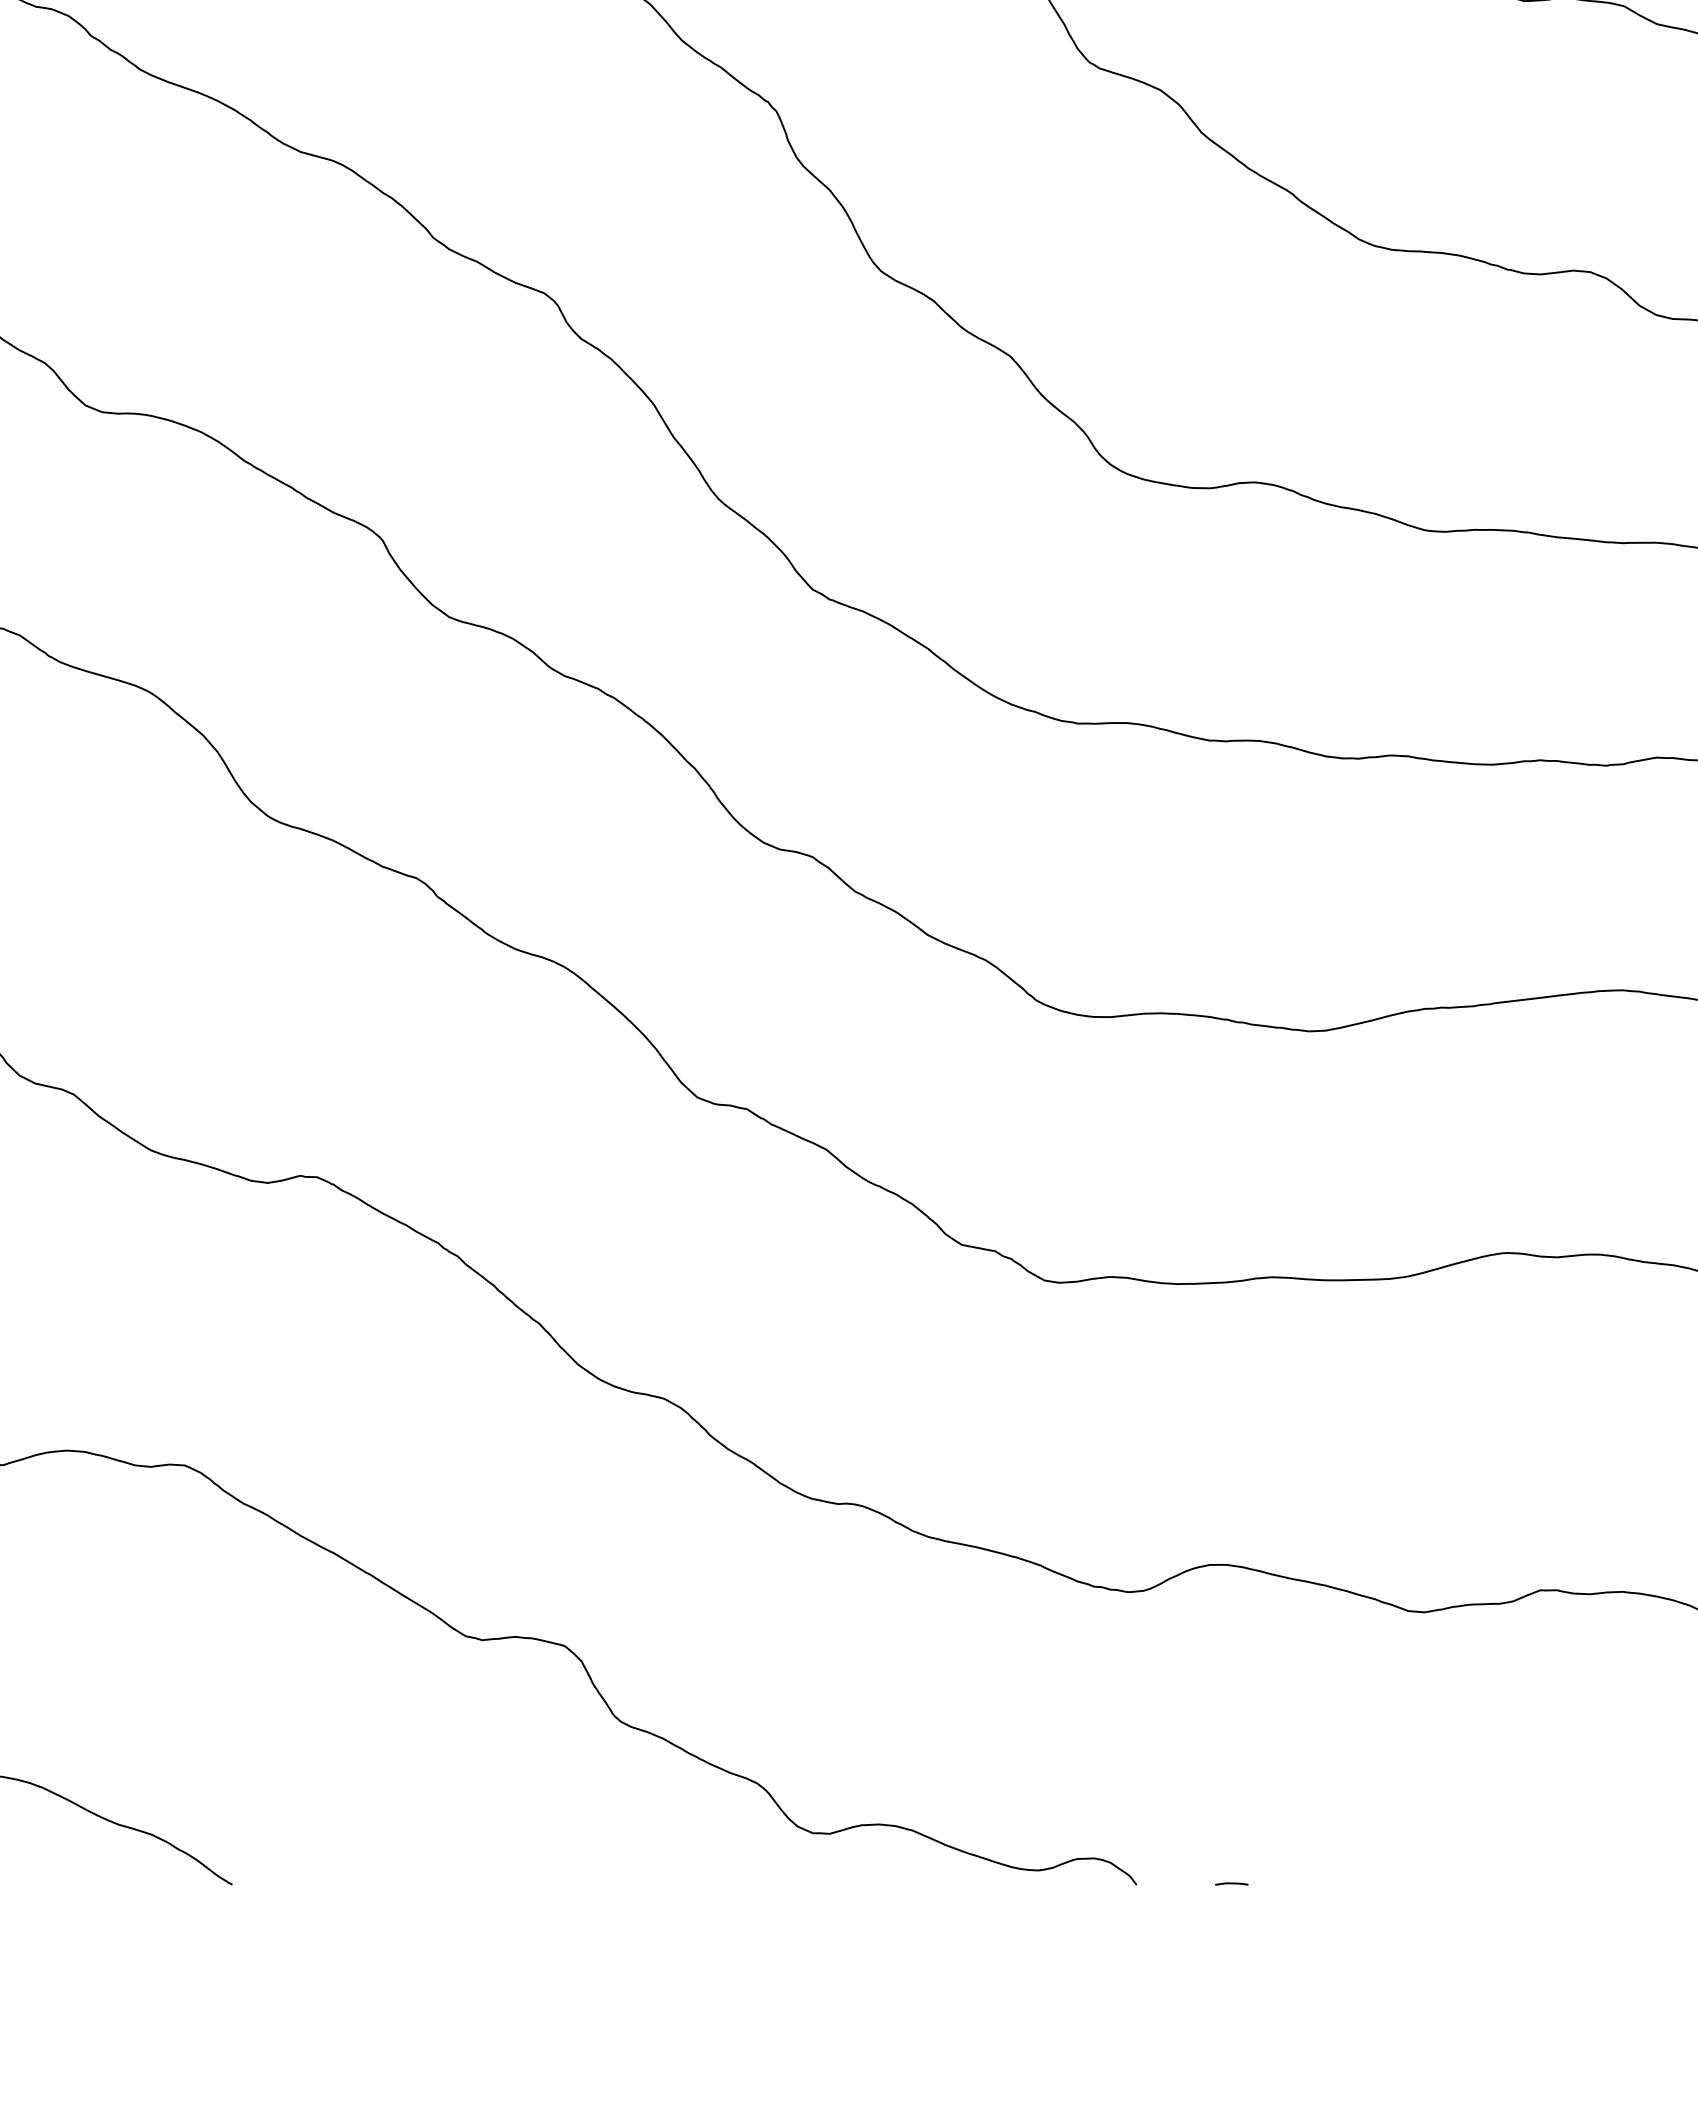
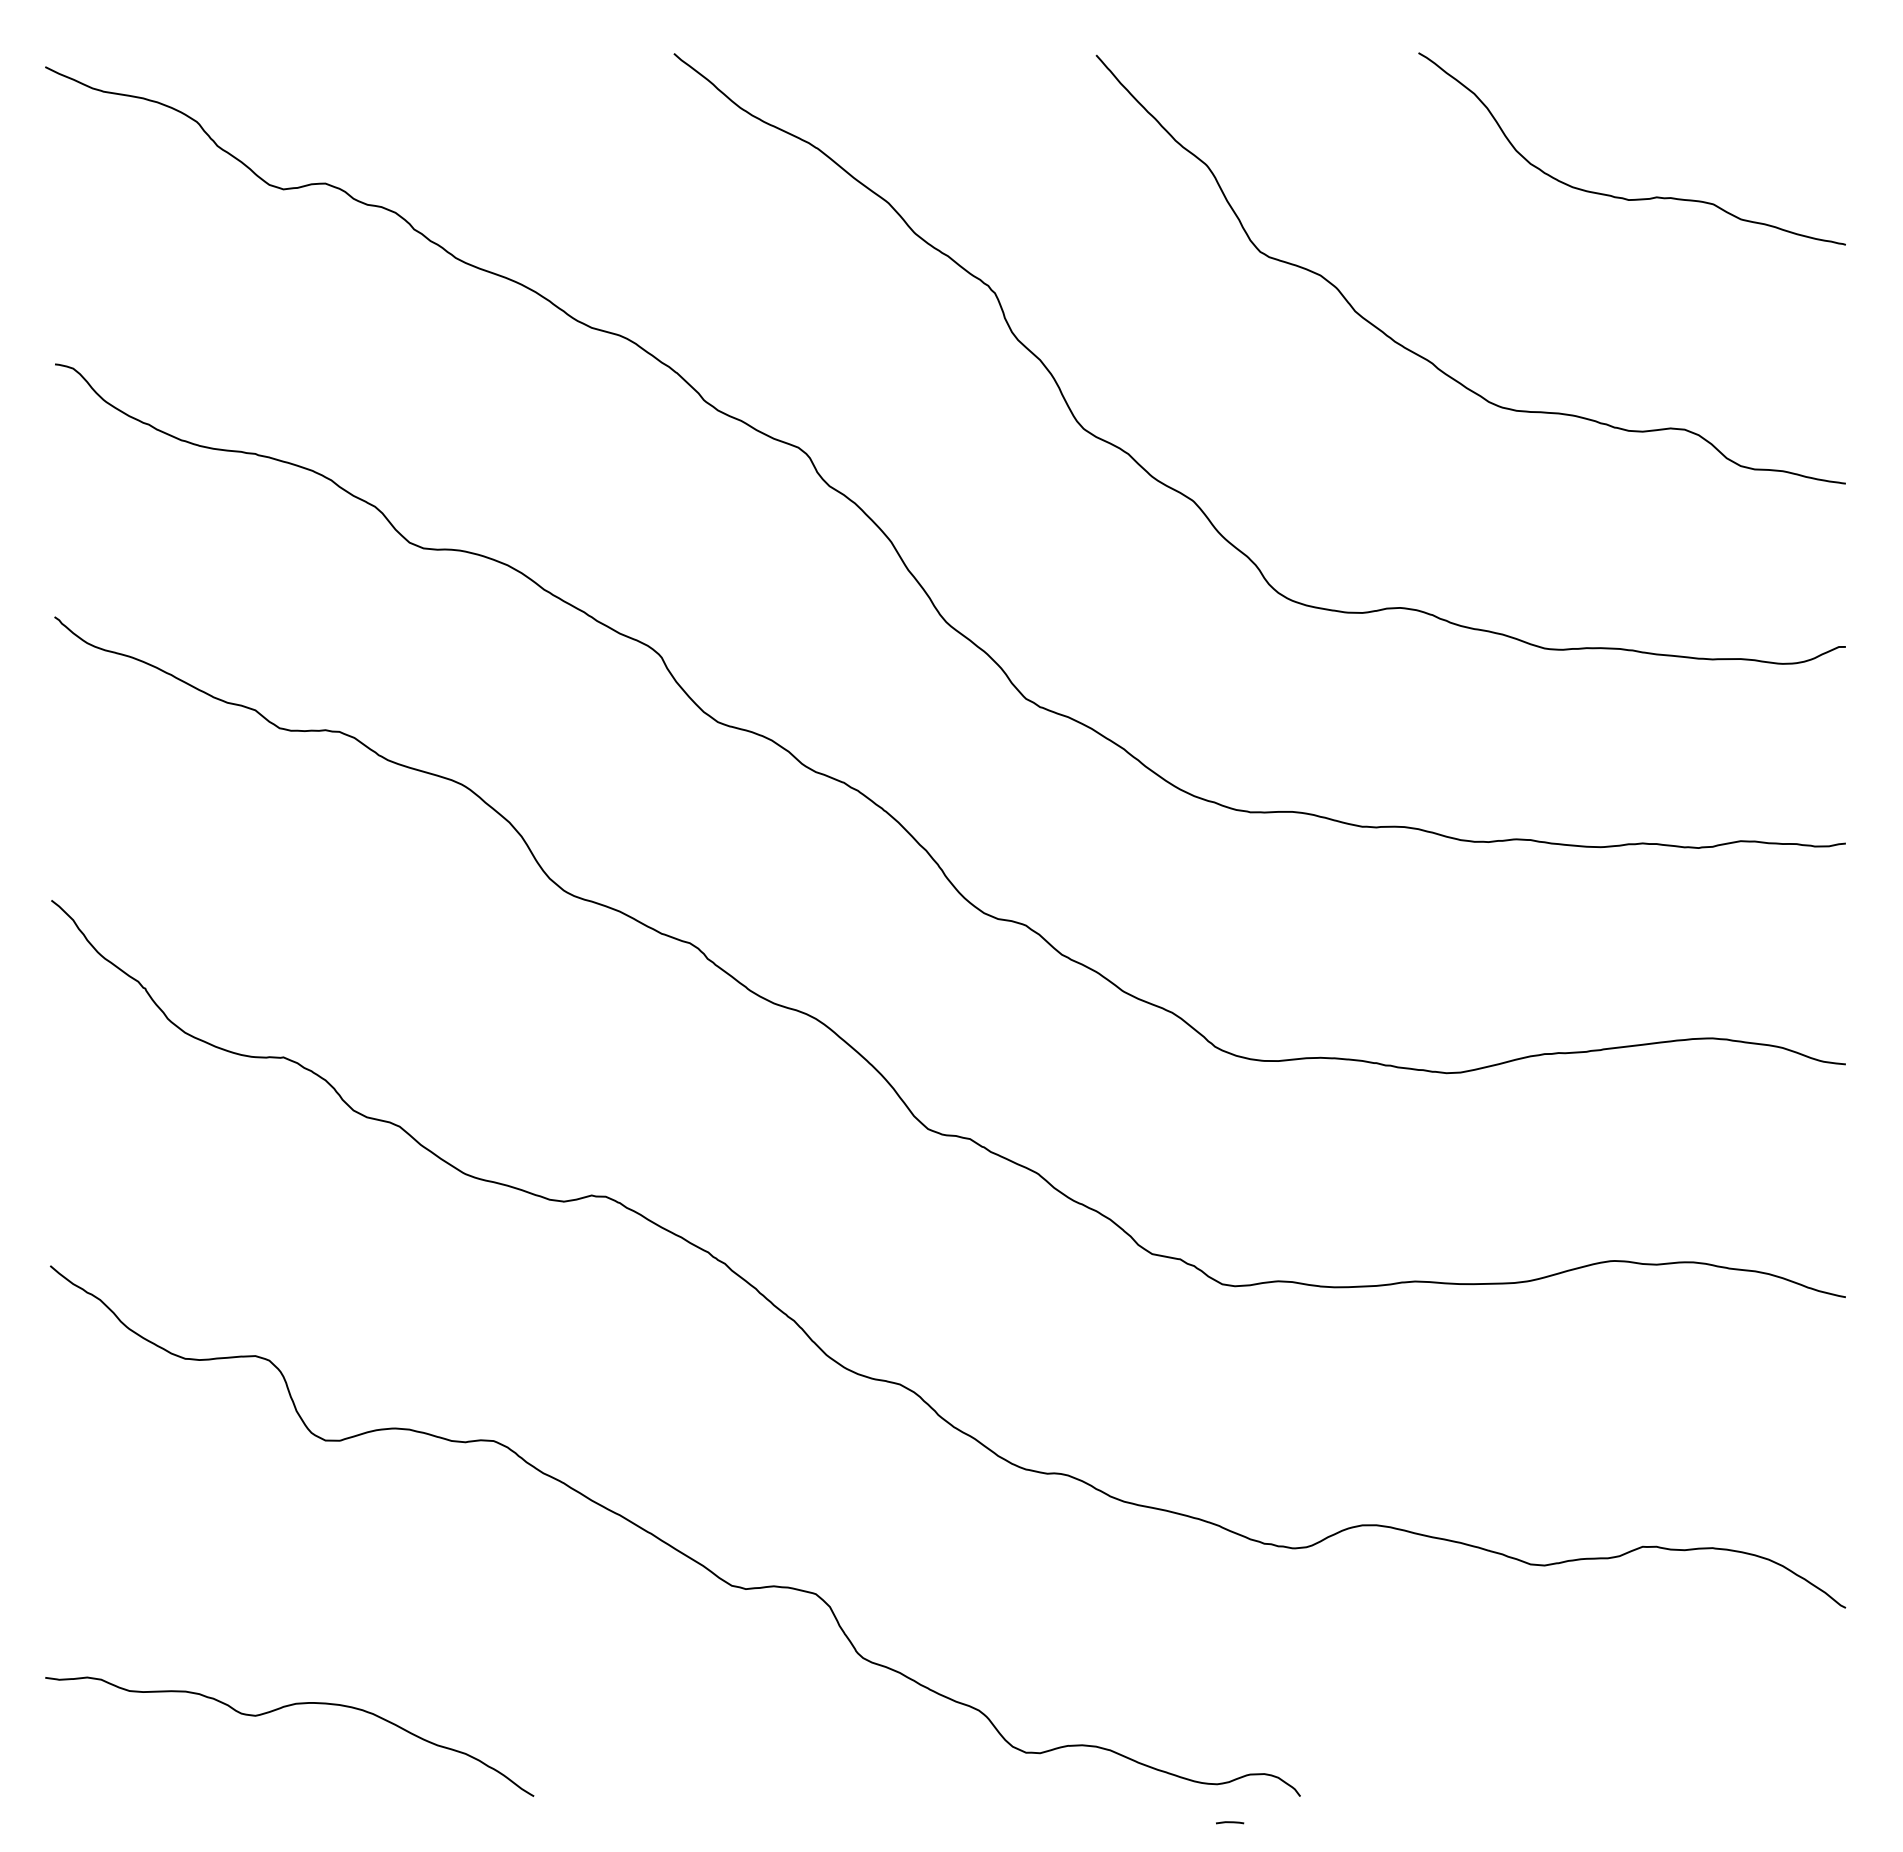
line: (1232, 1883) -> (1230, 1822), moved

